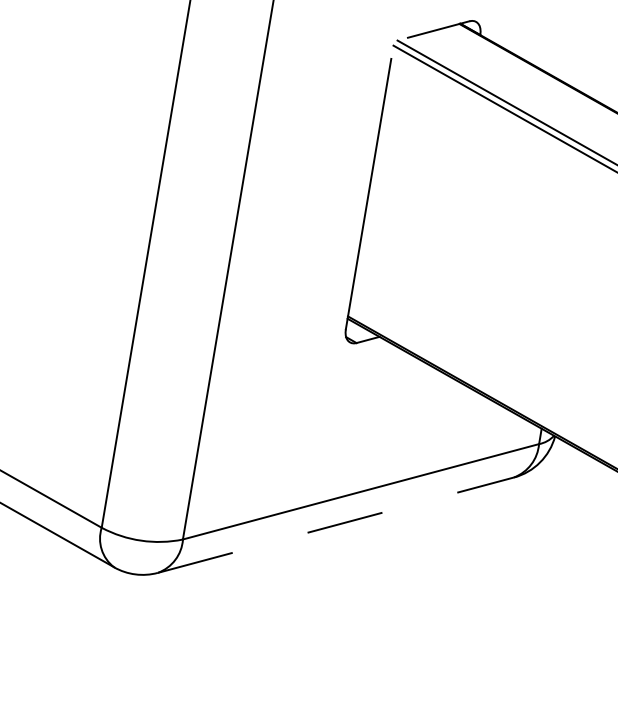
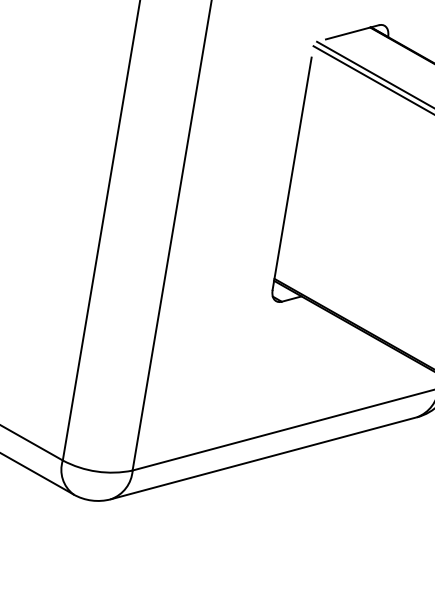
line: (336, 525) -> (264, 458), dashed -> solid

